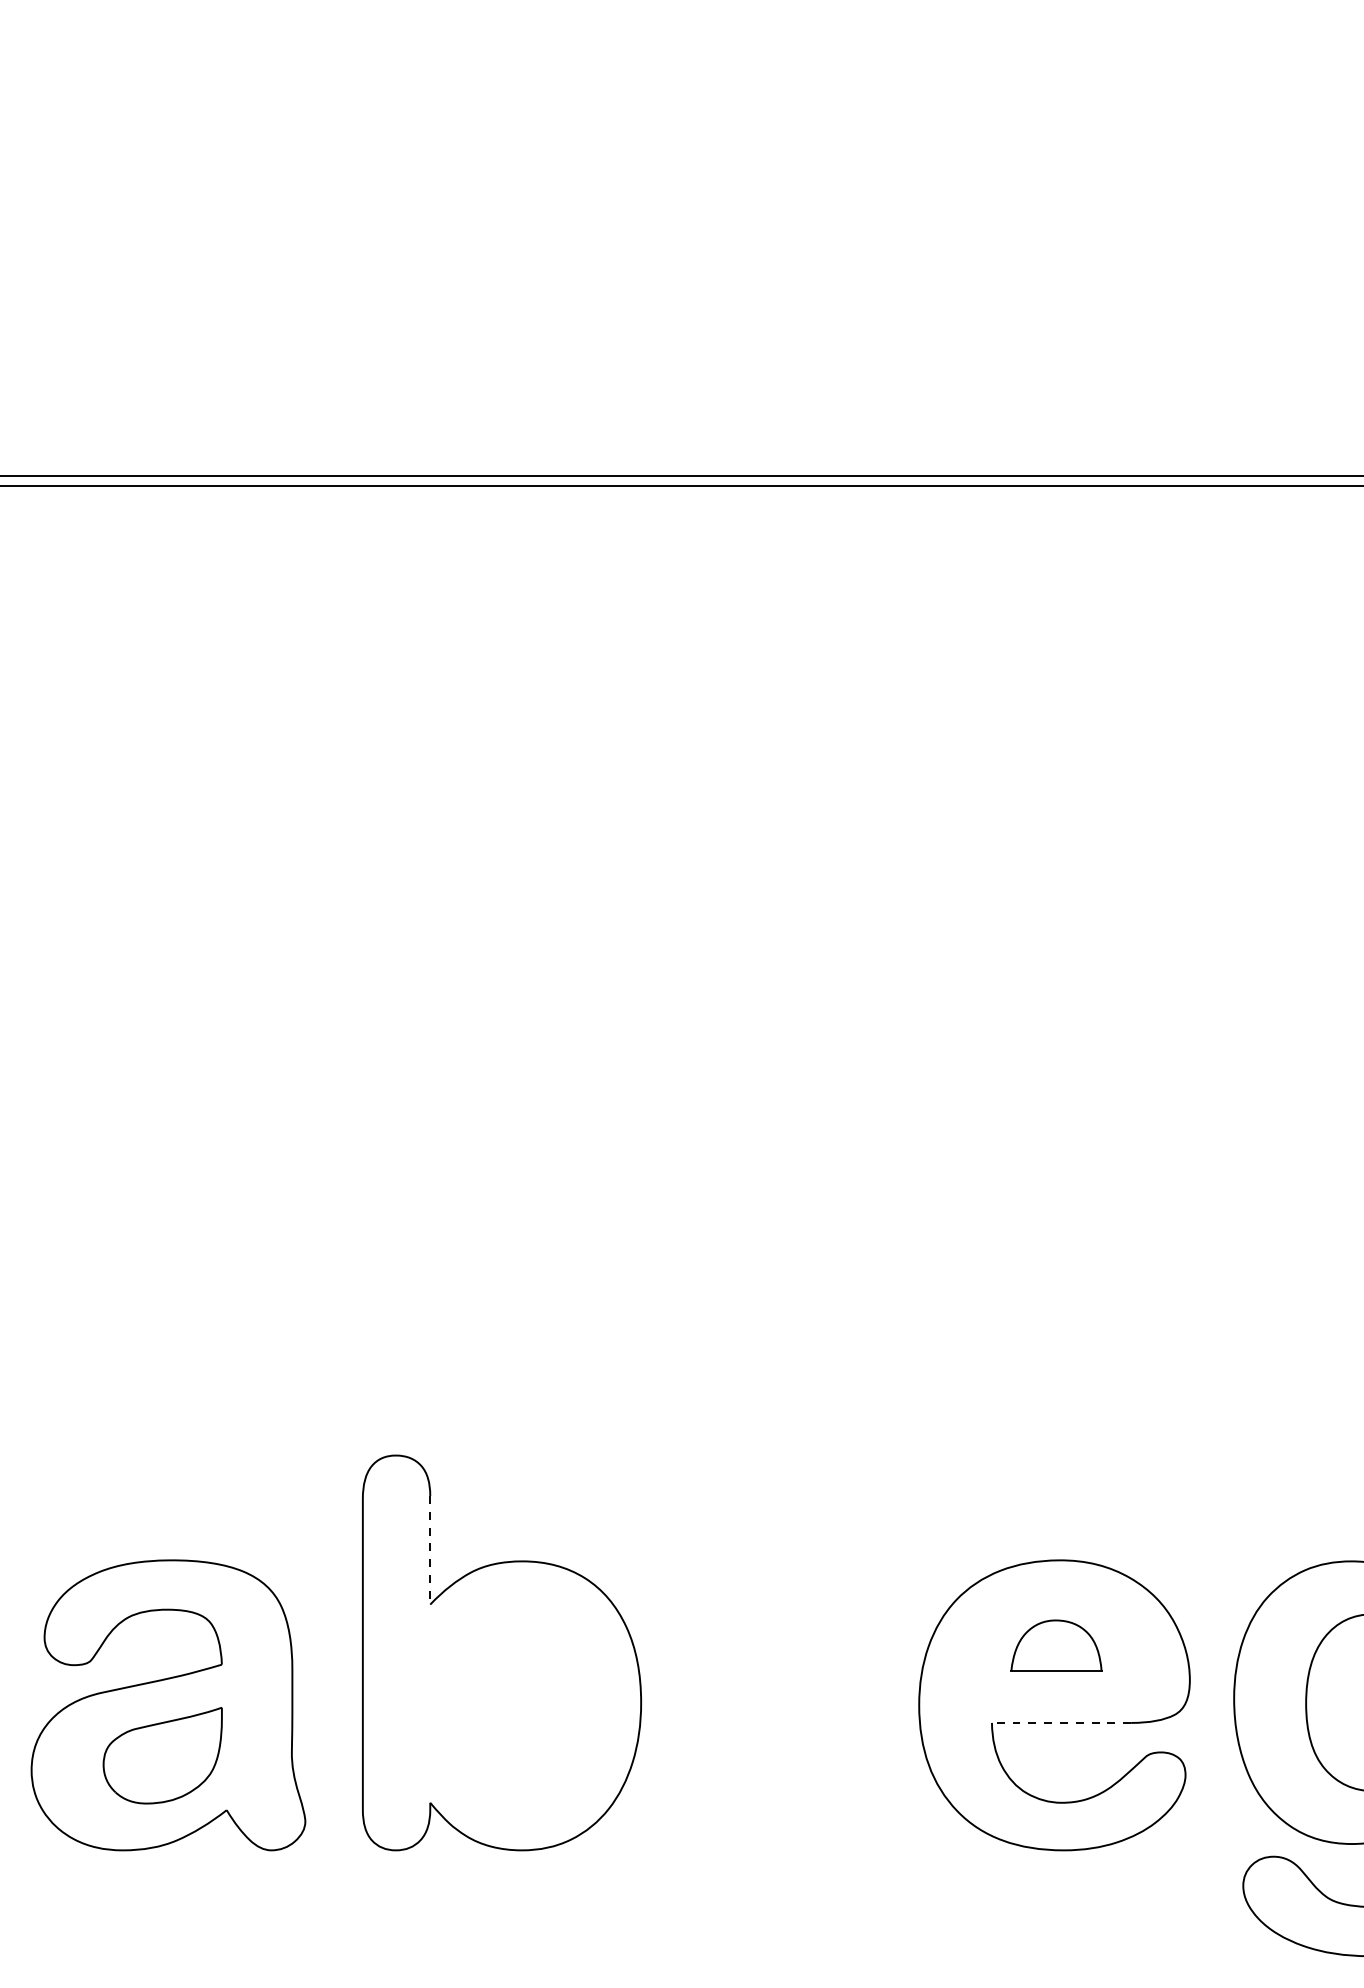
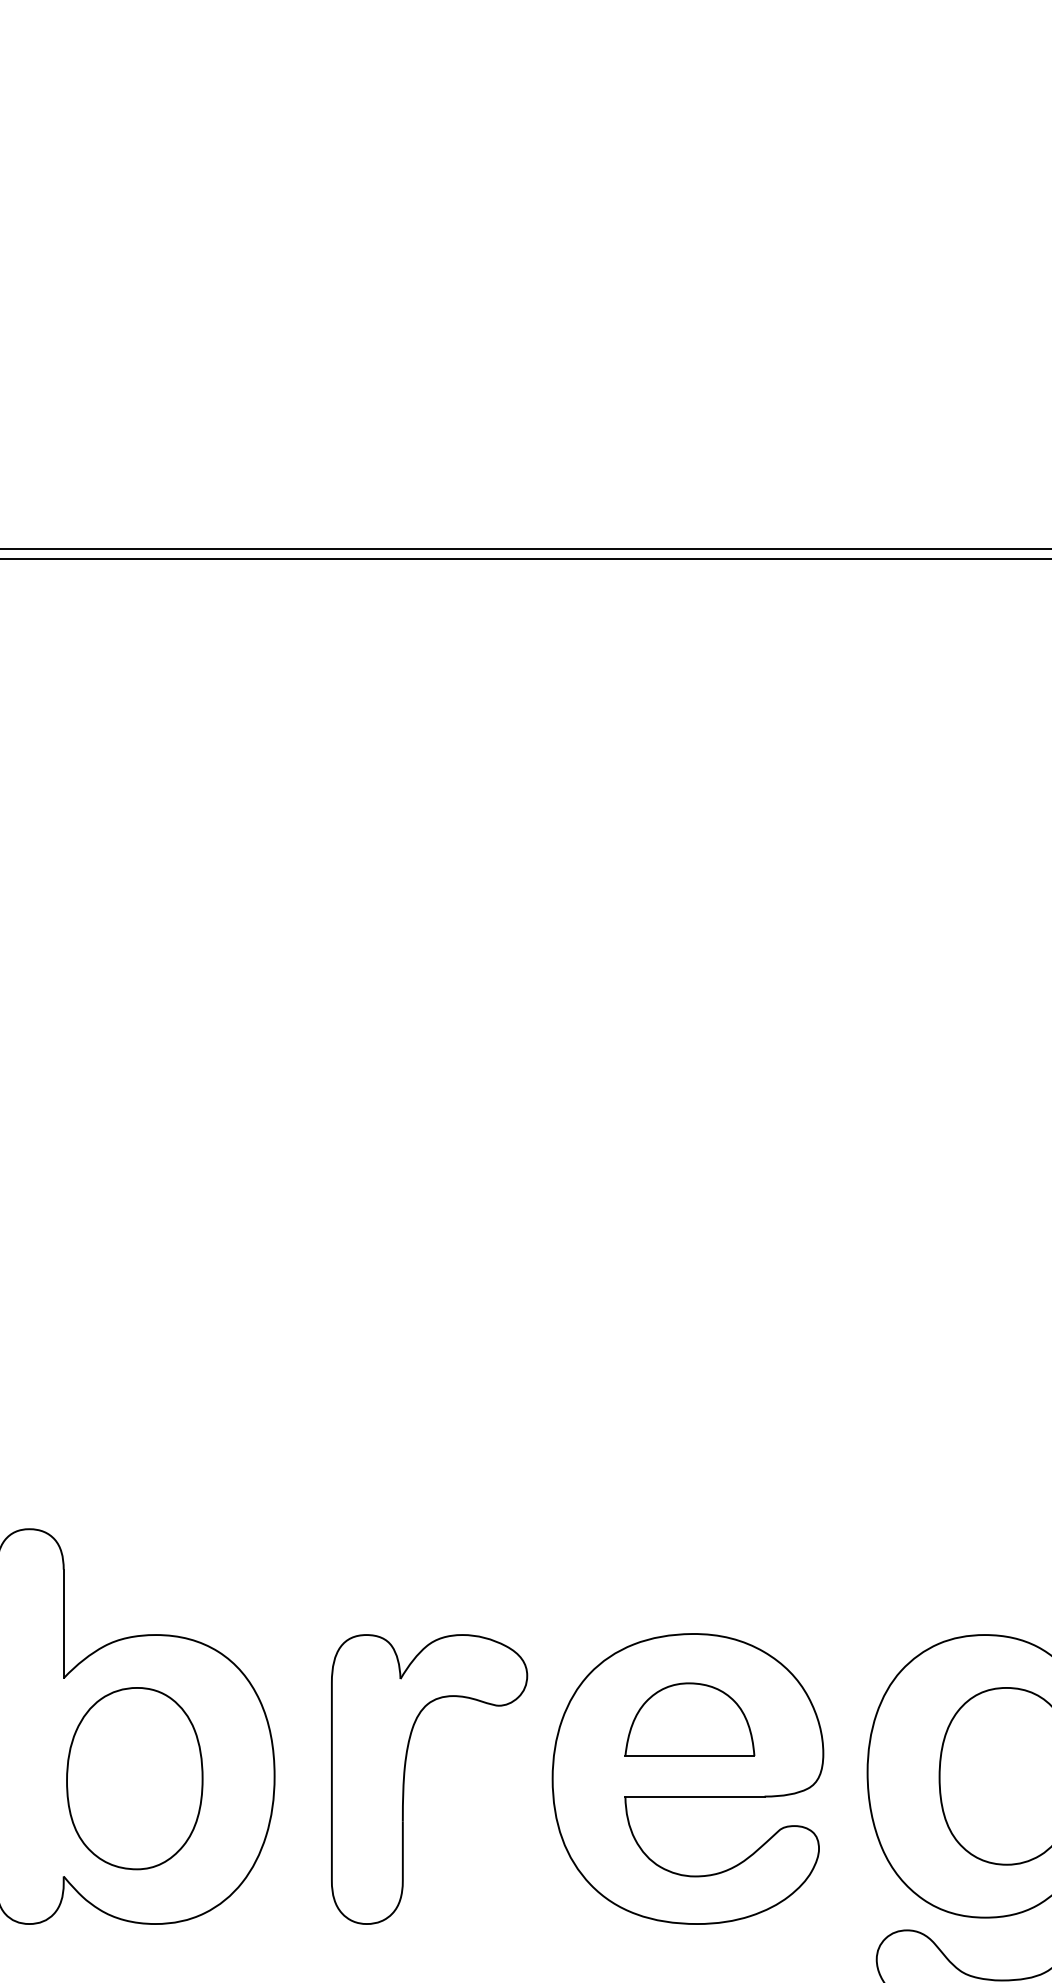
line: (430, 1550) -> (63, 1624), dashed -> solid
part: (1056, 1645) -> (689, 1719), size x1.43
part: (501, 1704) -> (134, 1778), added
part: (771, 1705) -> (404, 1779), added
line: (1061, 1722) -> (694, 1796), dashed -> solid

